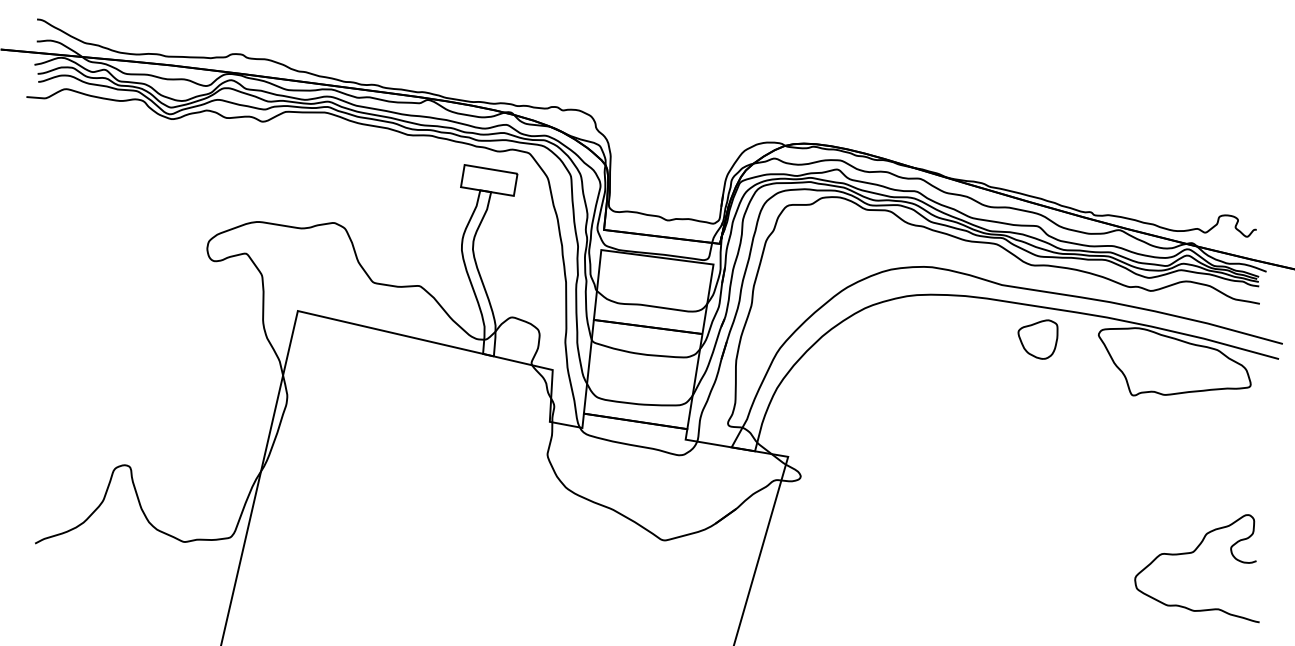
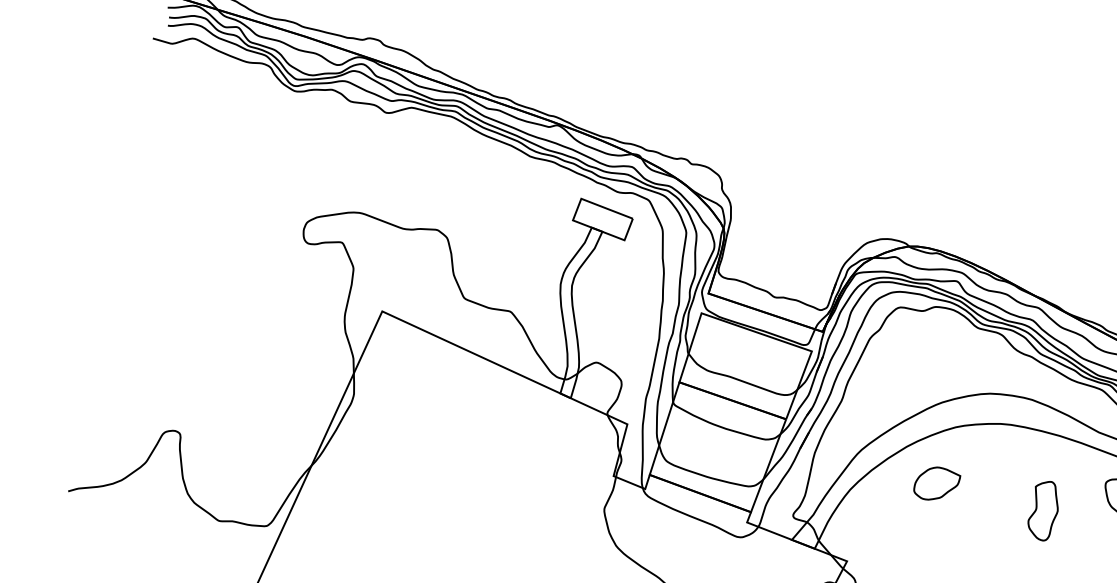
part: (857, 365) -> (936, 483), added
part: (965, 369) -> (1044, 510), added

